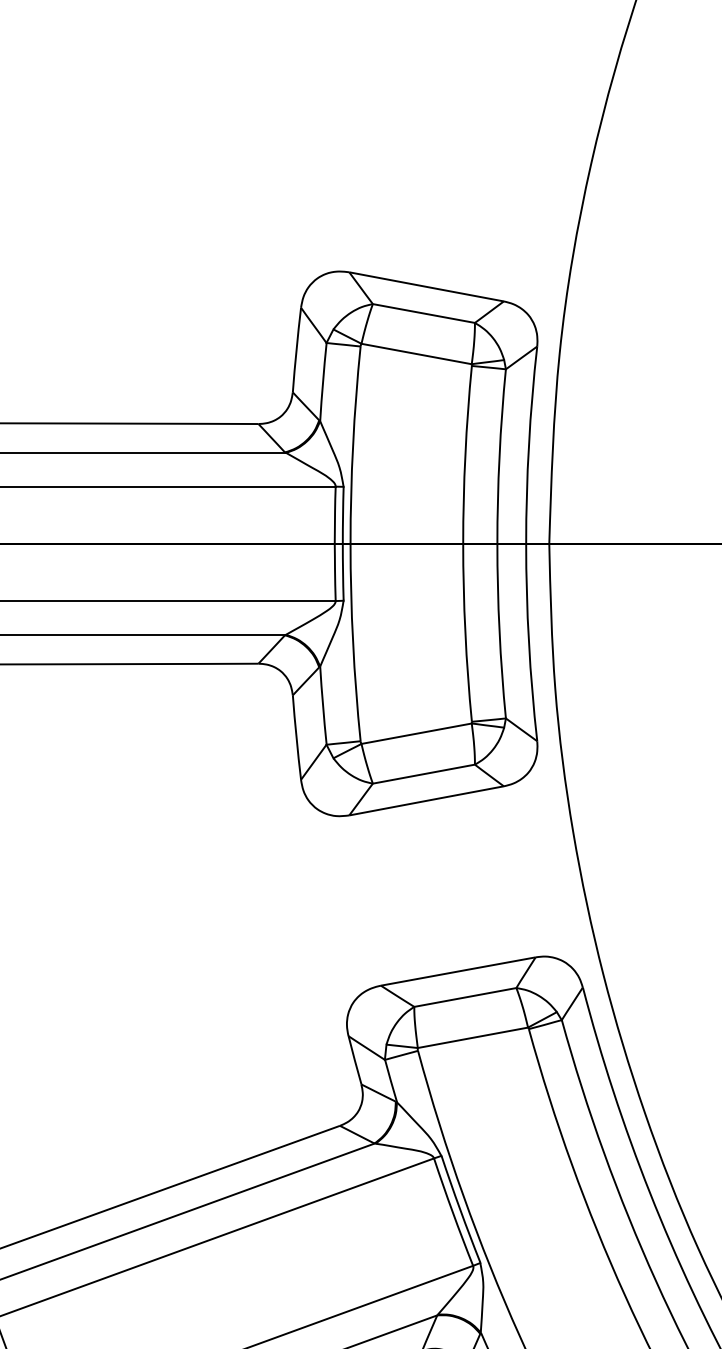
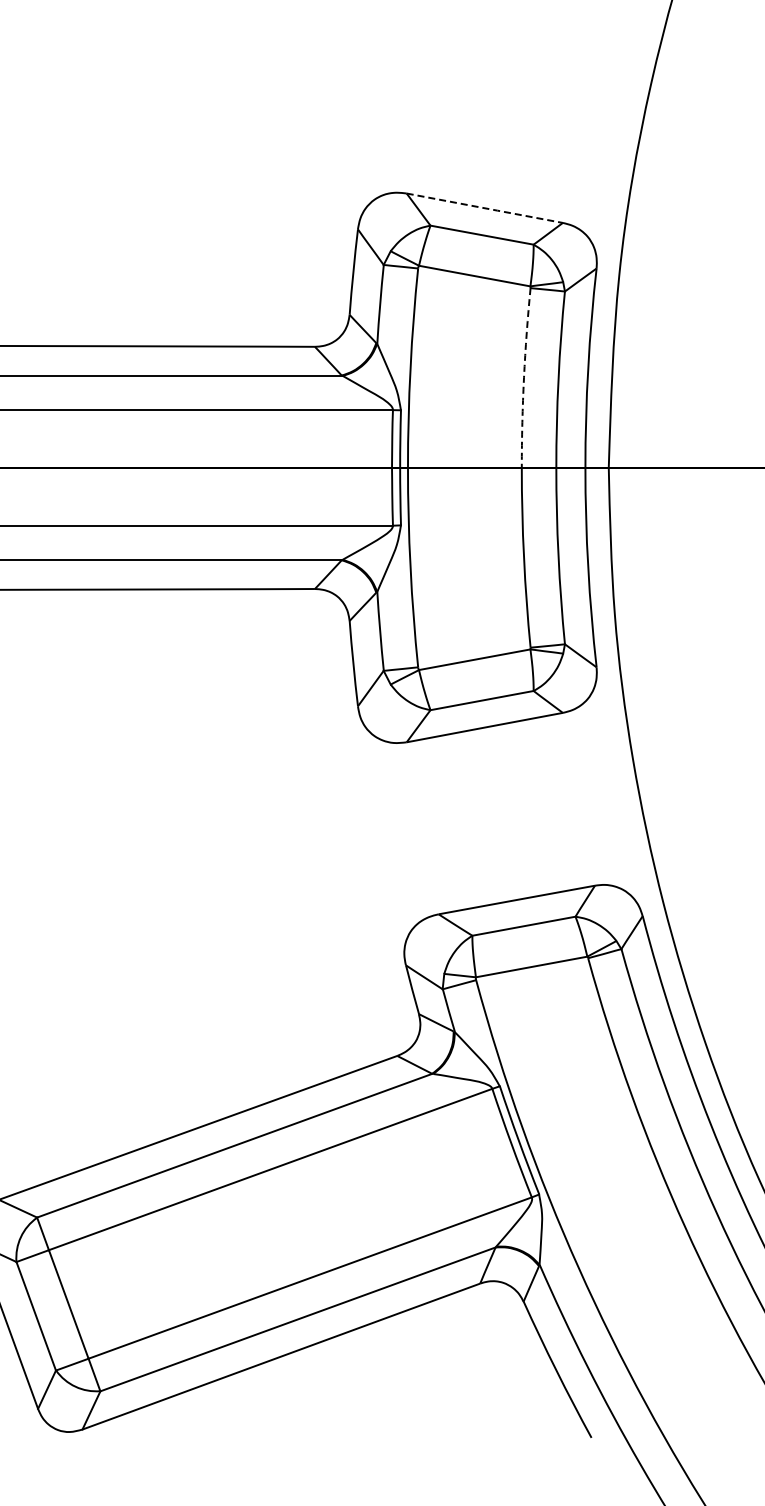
line: (427, 287) -> (485, 208), solid -> dashed
arc: (465, 454) -> (524, 377), solid -> dashed

